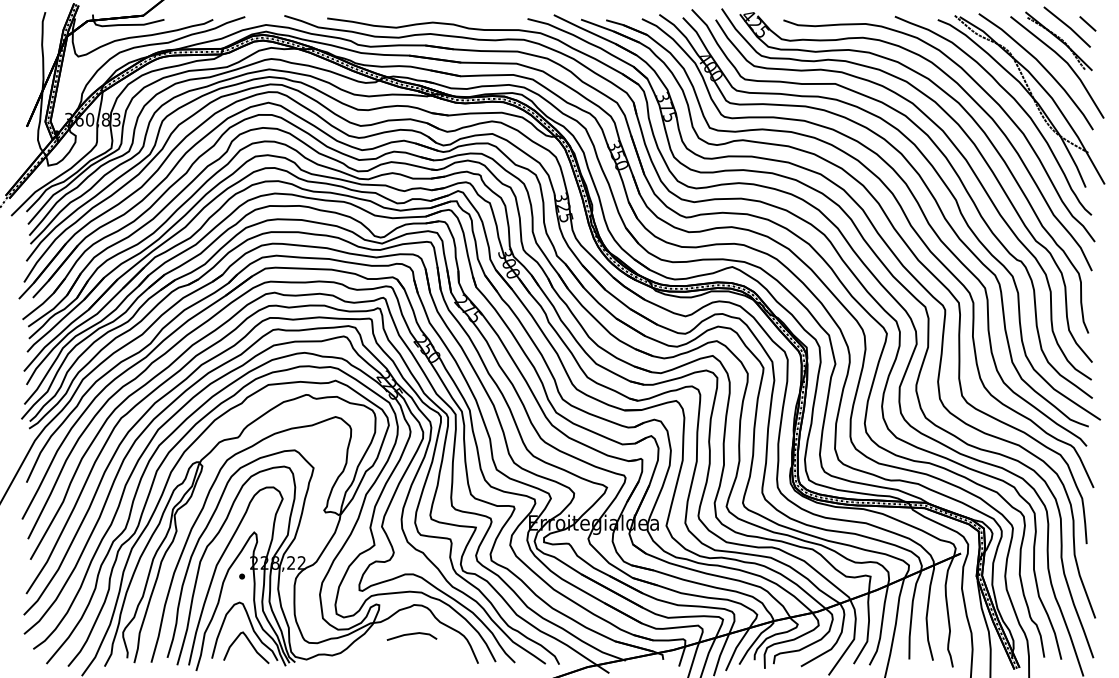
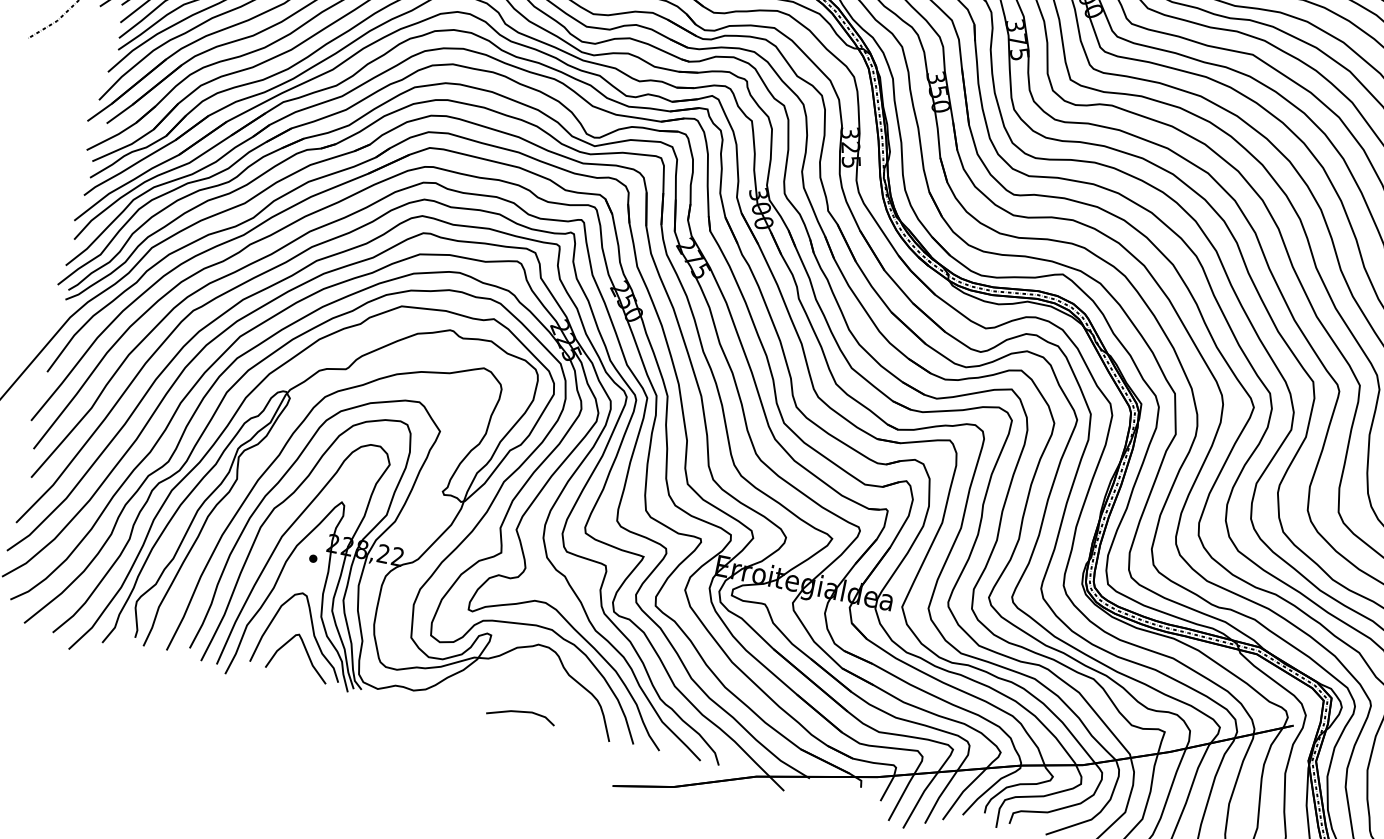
line: (410, 635) -> (519, 713), moved

